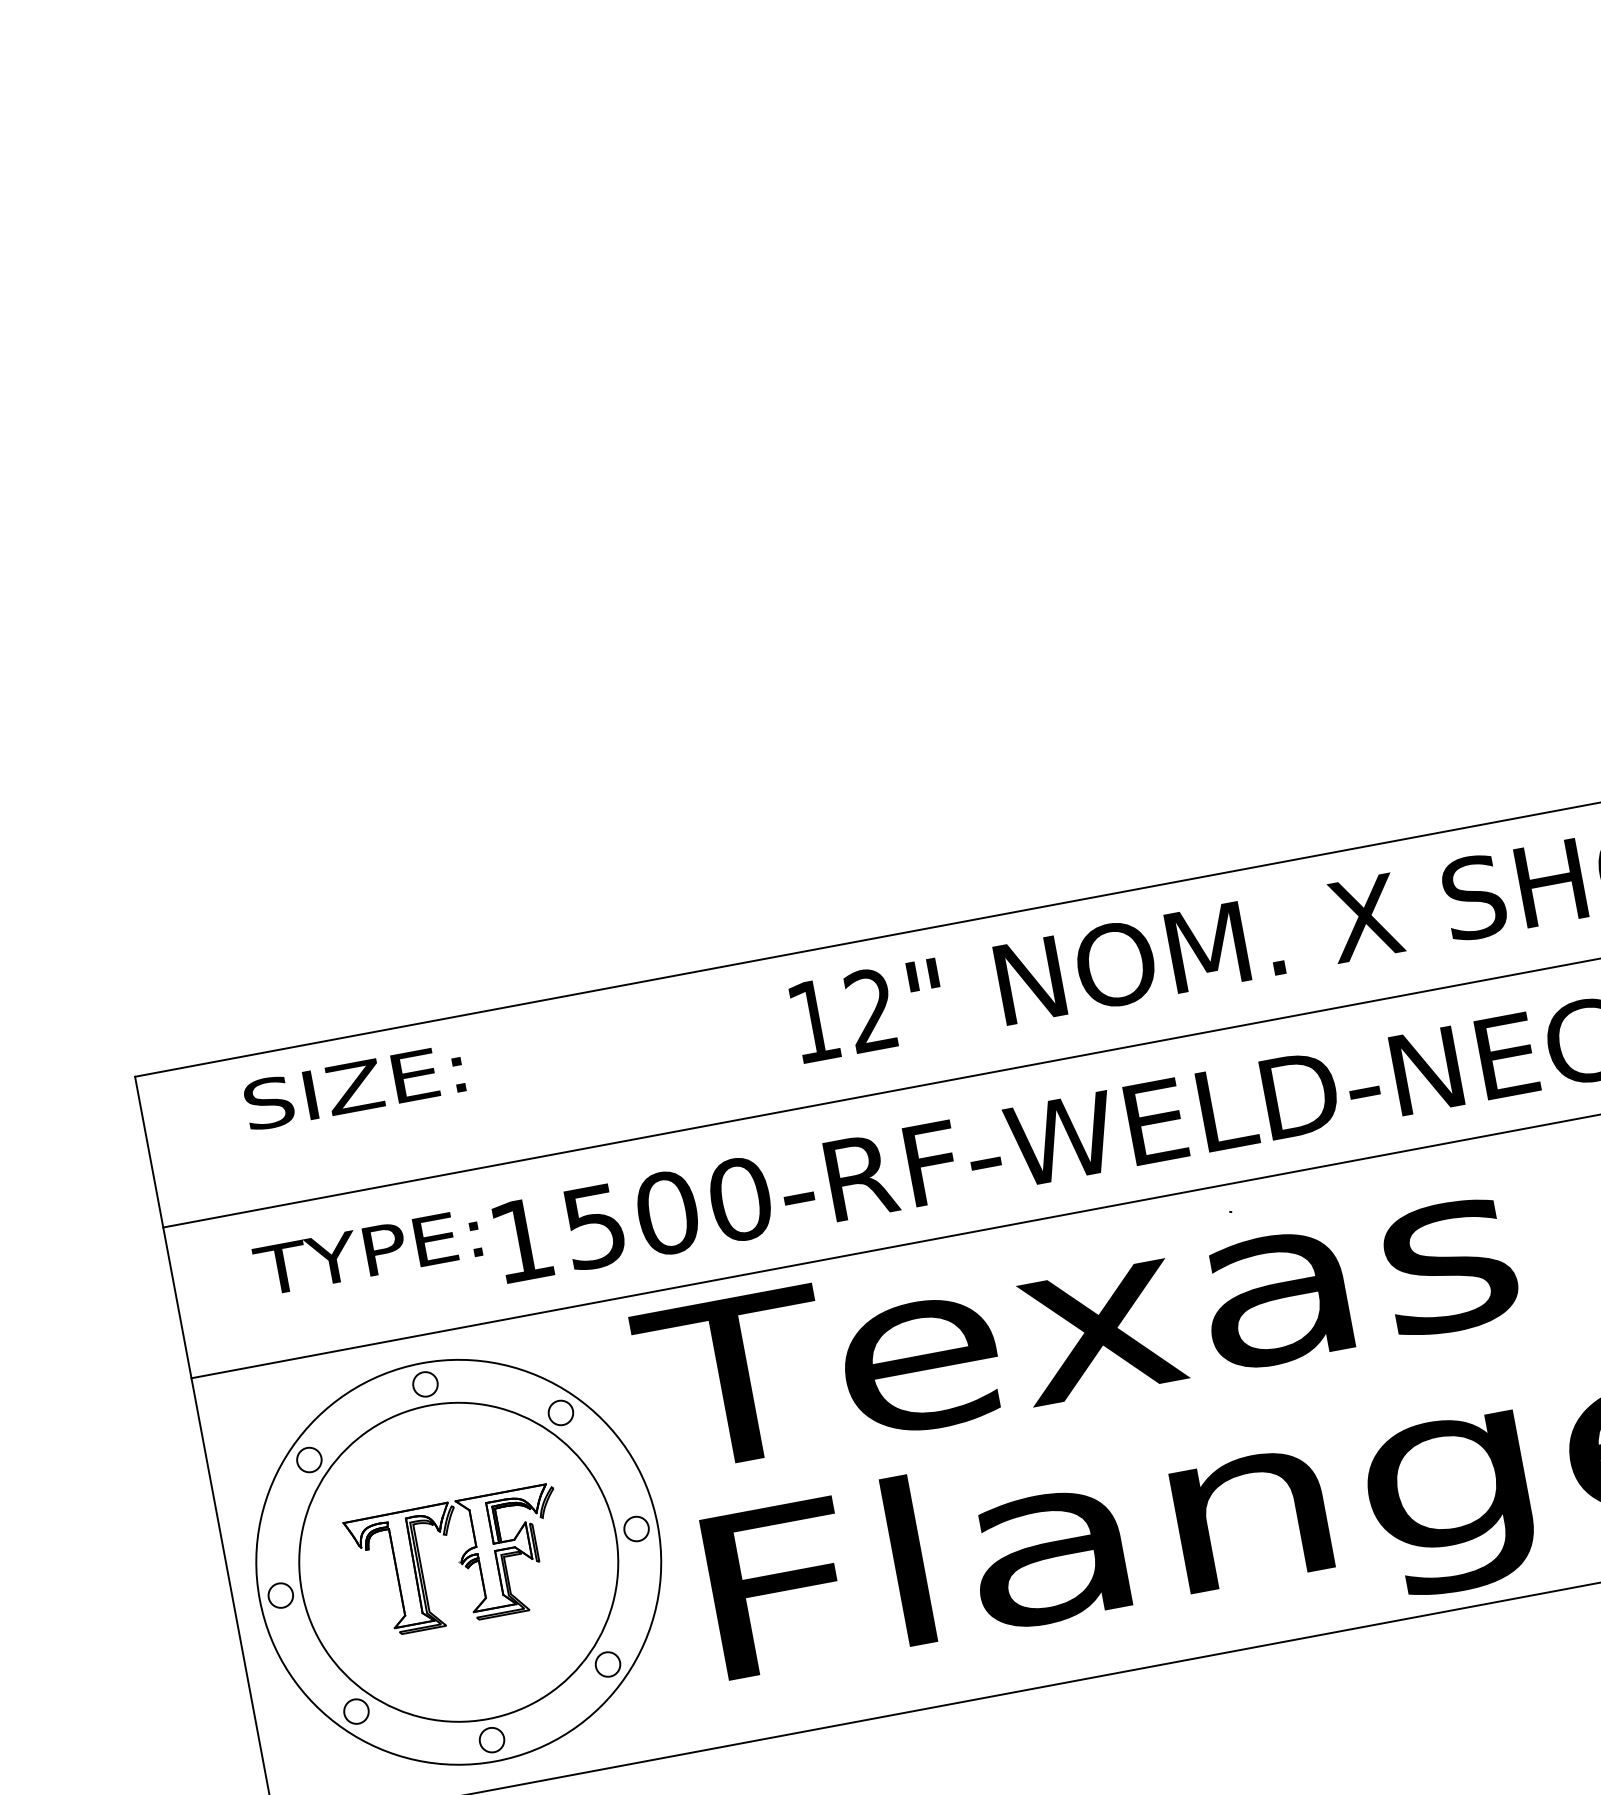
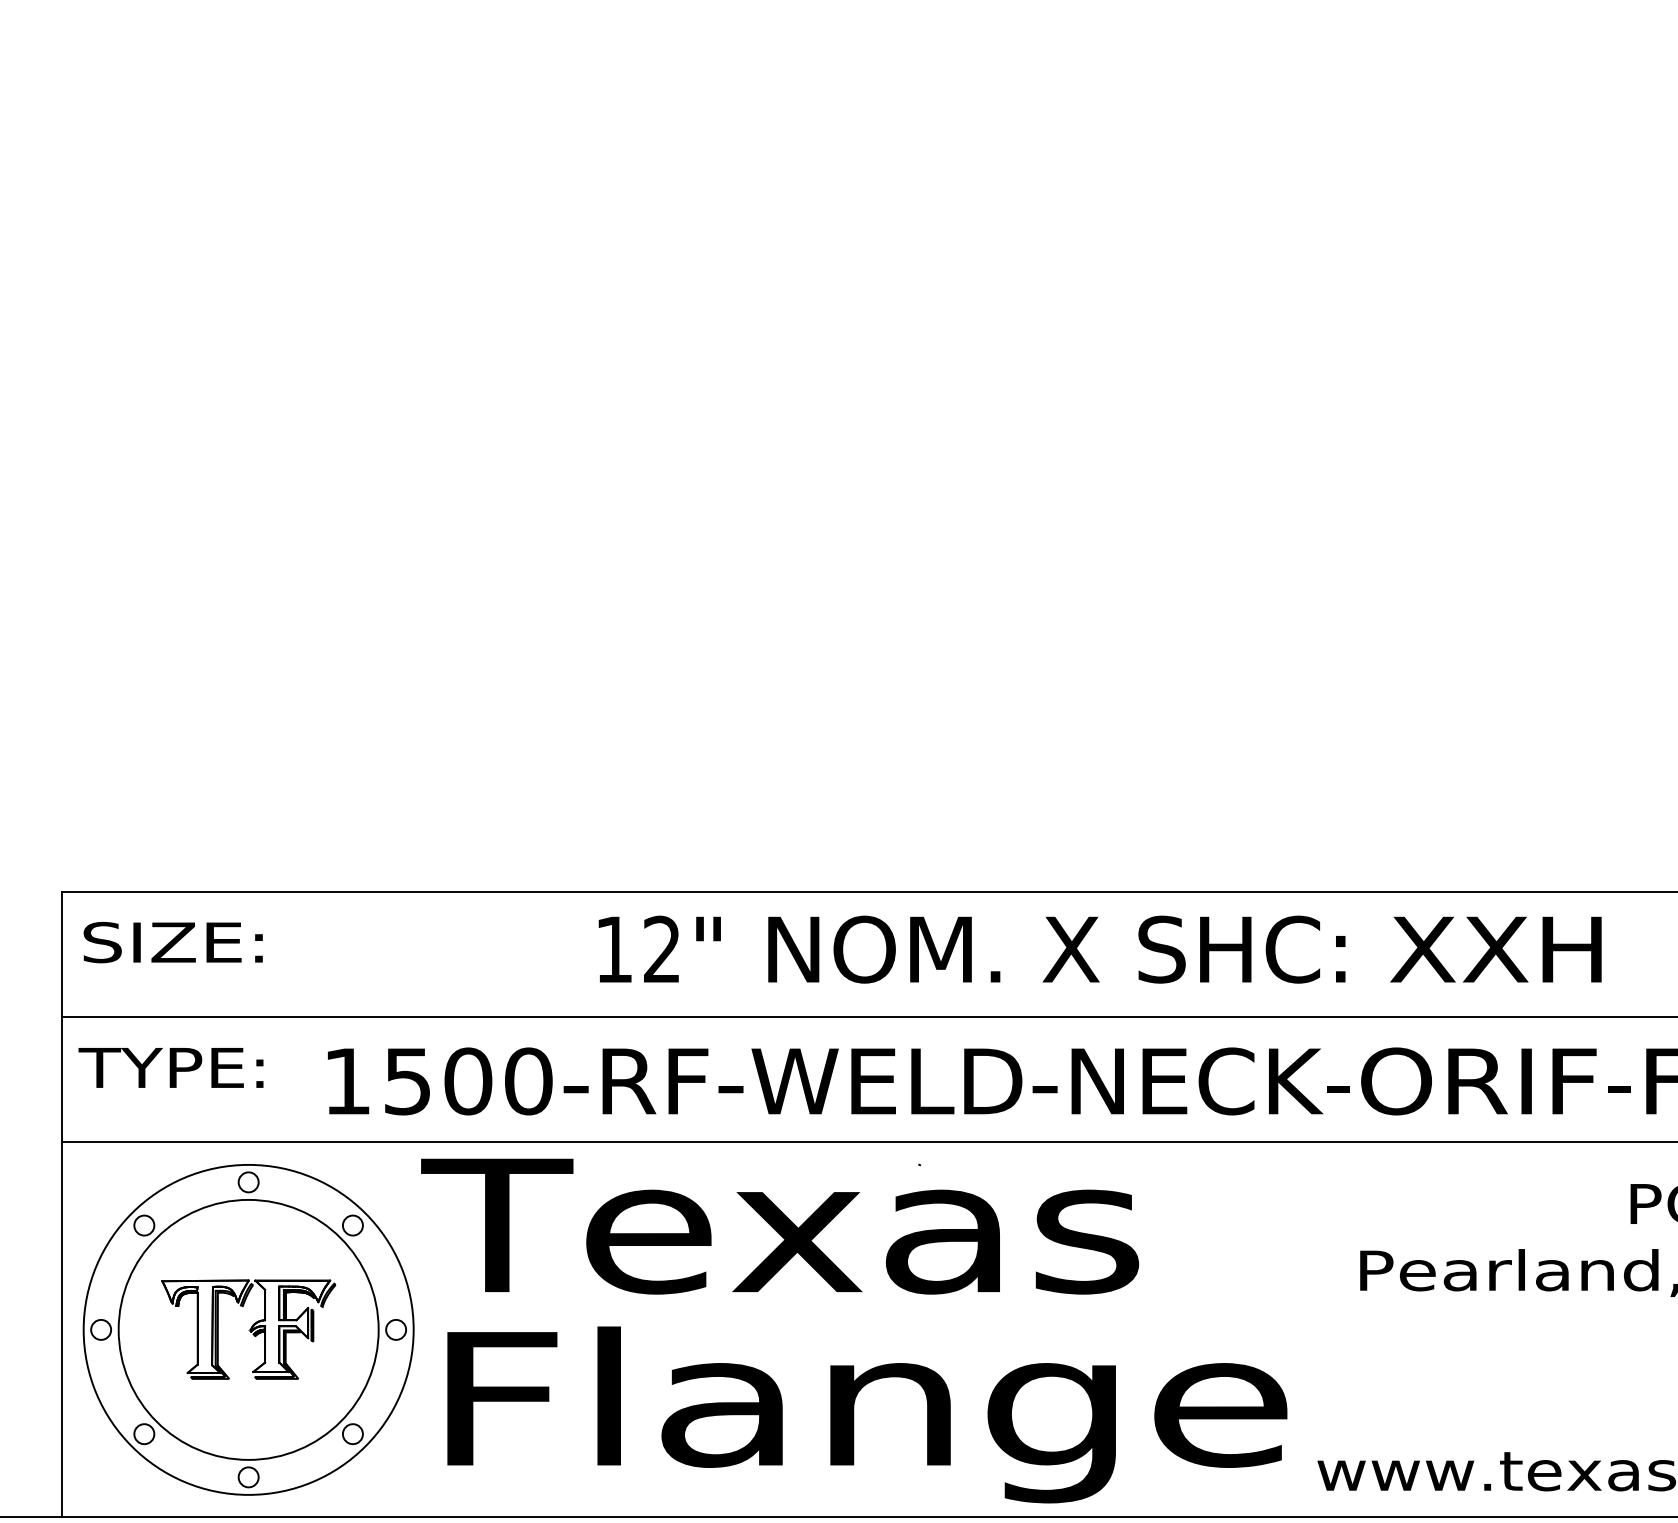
text: (353, 1087) -> (172, 942), moved
text: (366, 1251) -> (170, 1067), moved

